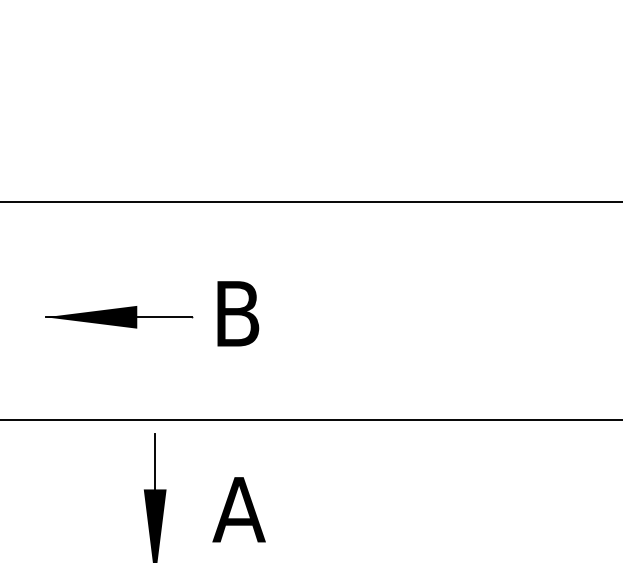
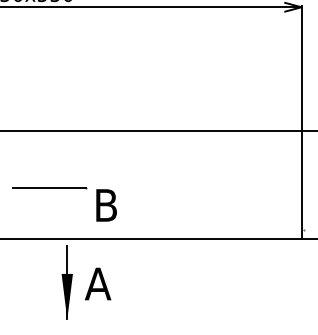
text: (237, 313) -> (106, 205), moved
fill: (91, 315) -> (35, 187), removed
text: (239, 508) -> (98, 283), moved

